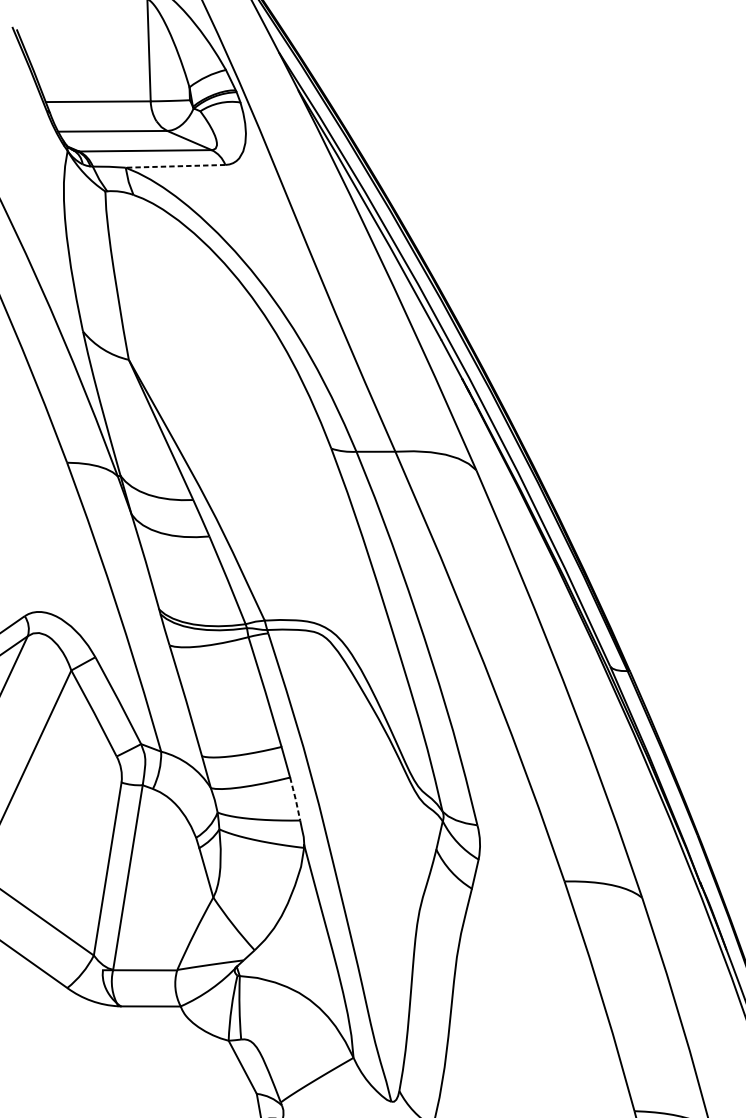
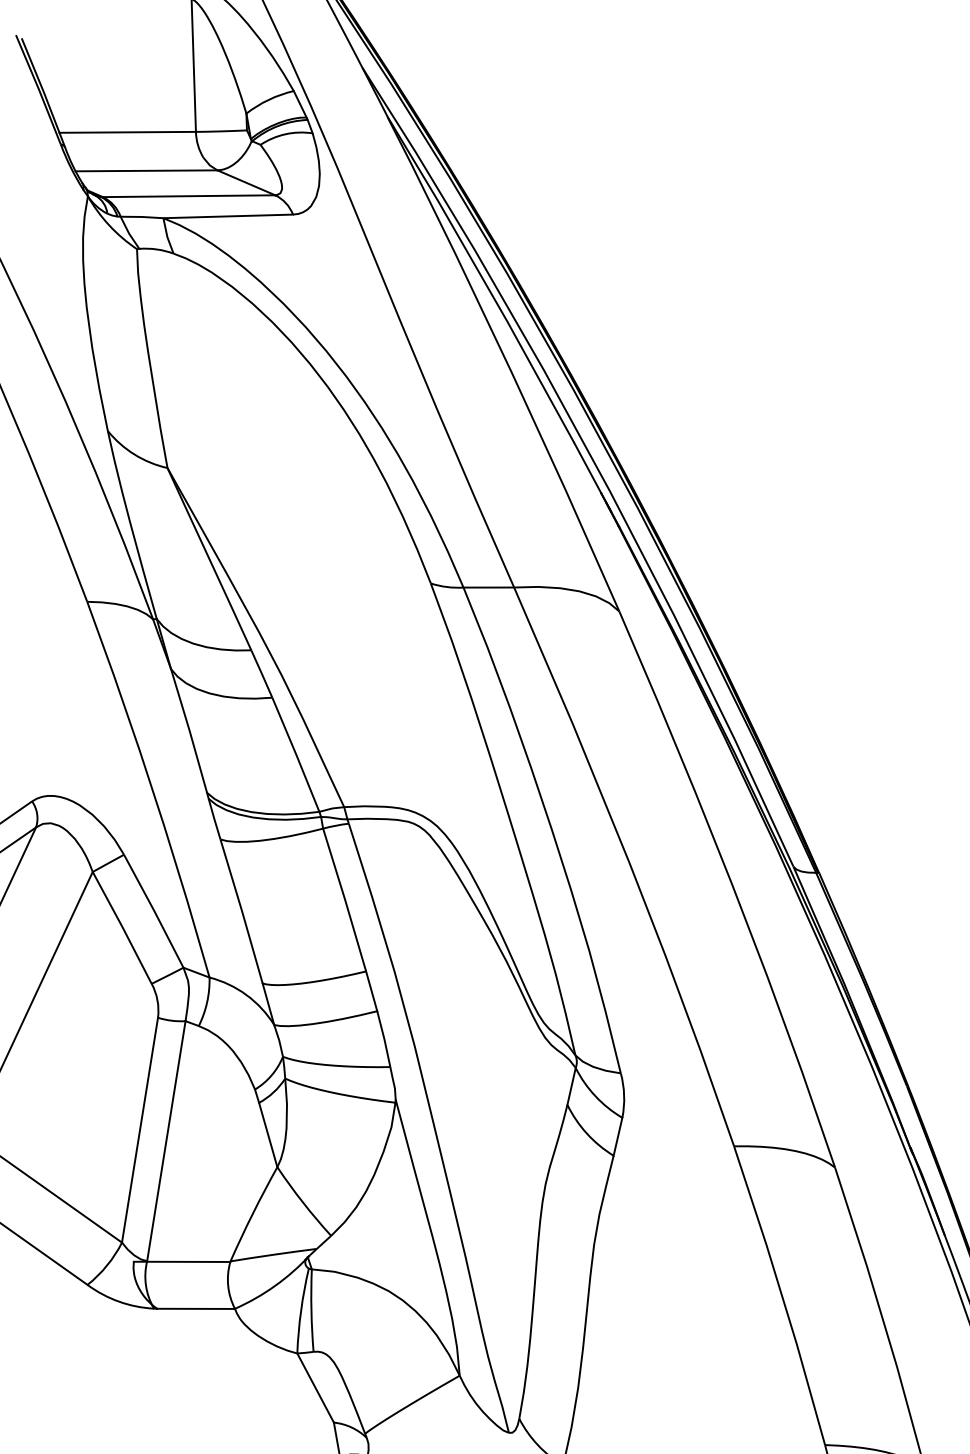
line: (175, 166) -> (228, 216), dashed -> solid
line: (295, 799) -> (384, 1039), dashed -> solid

